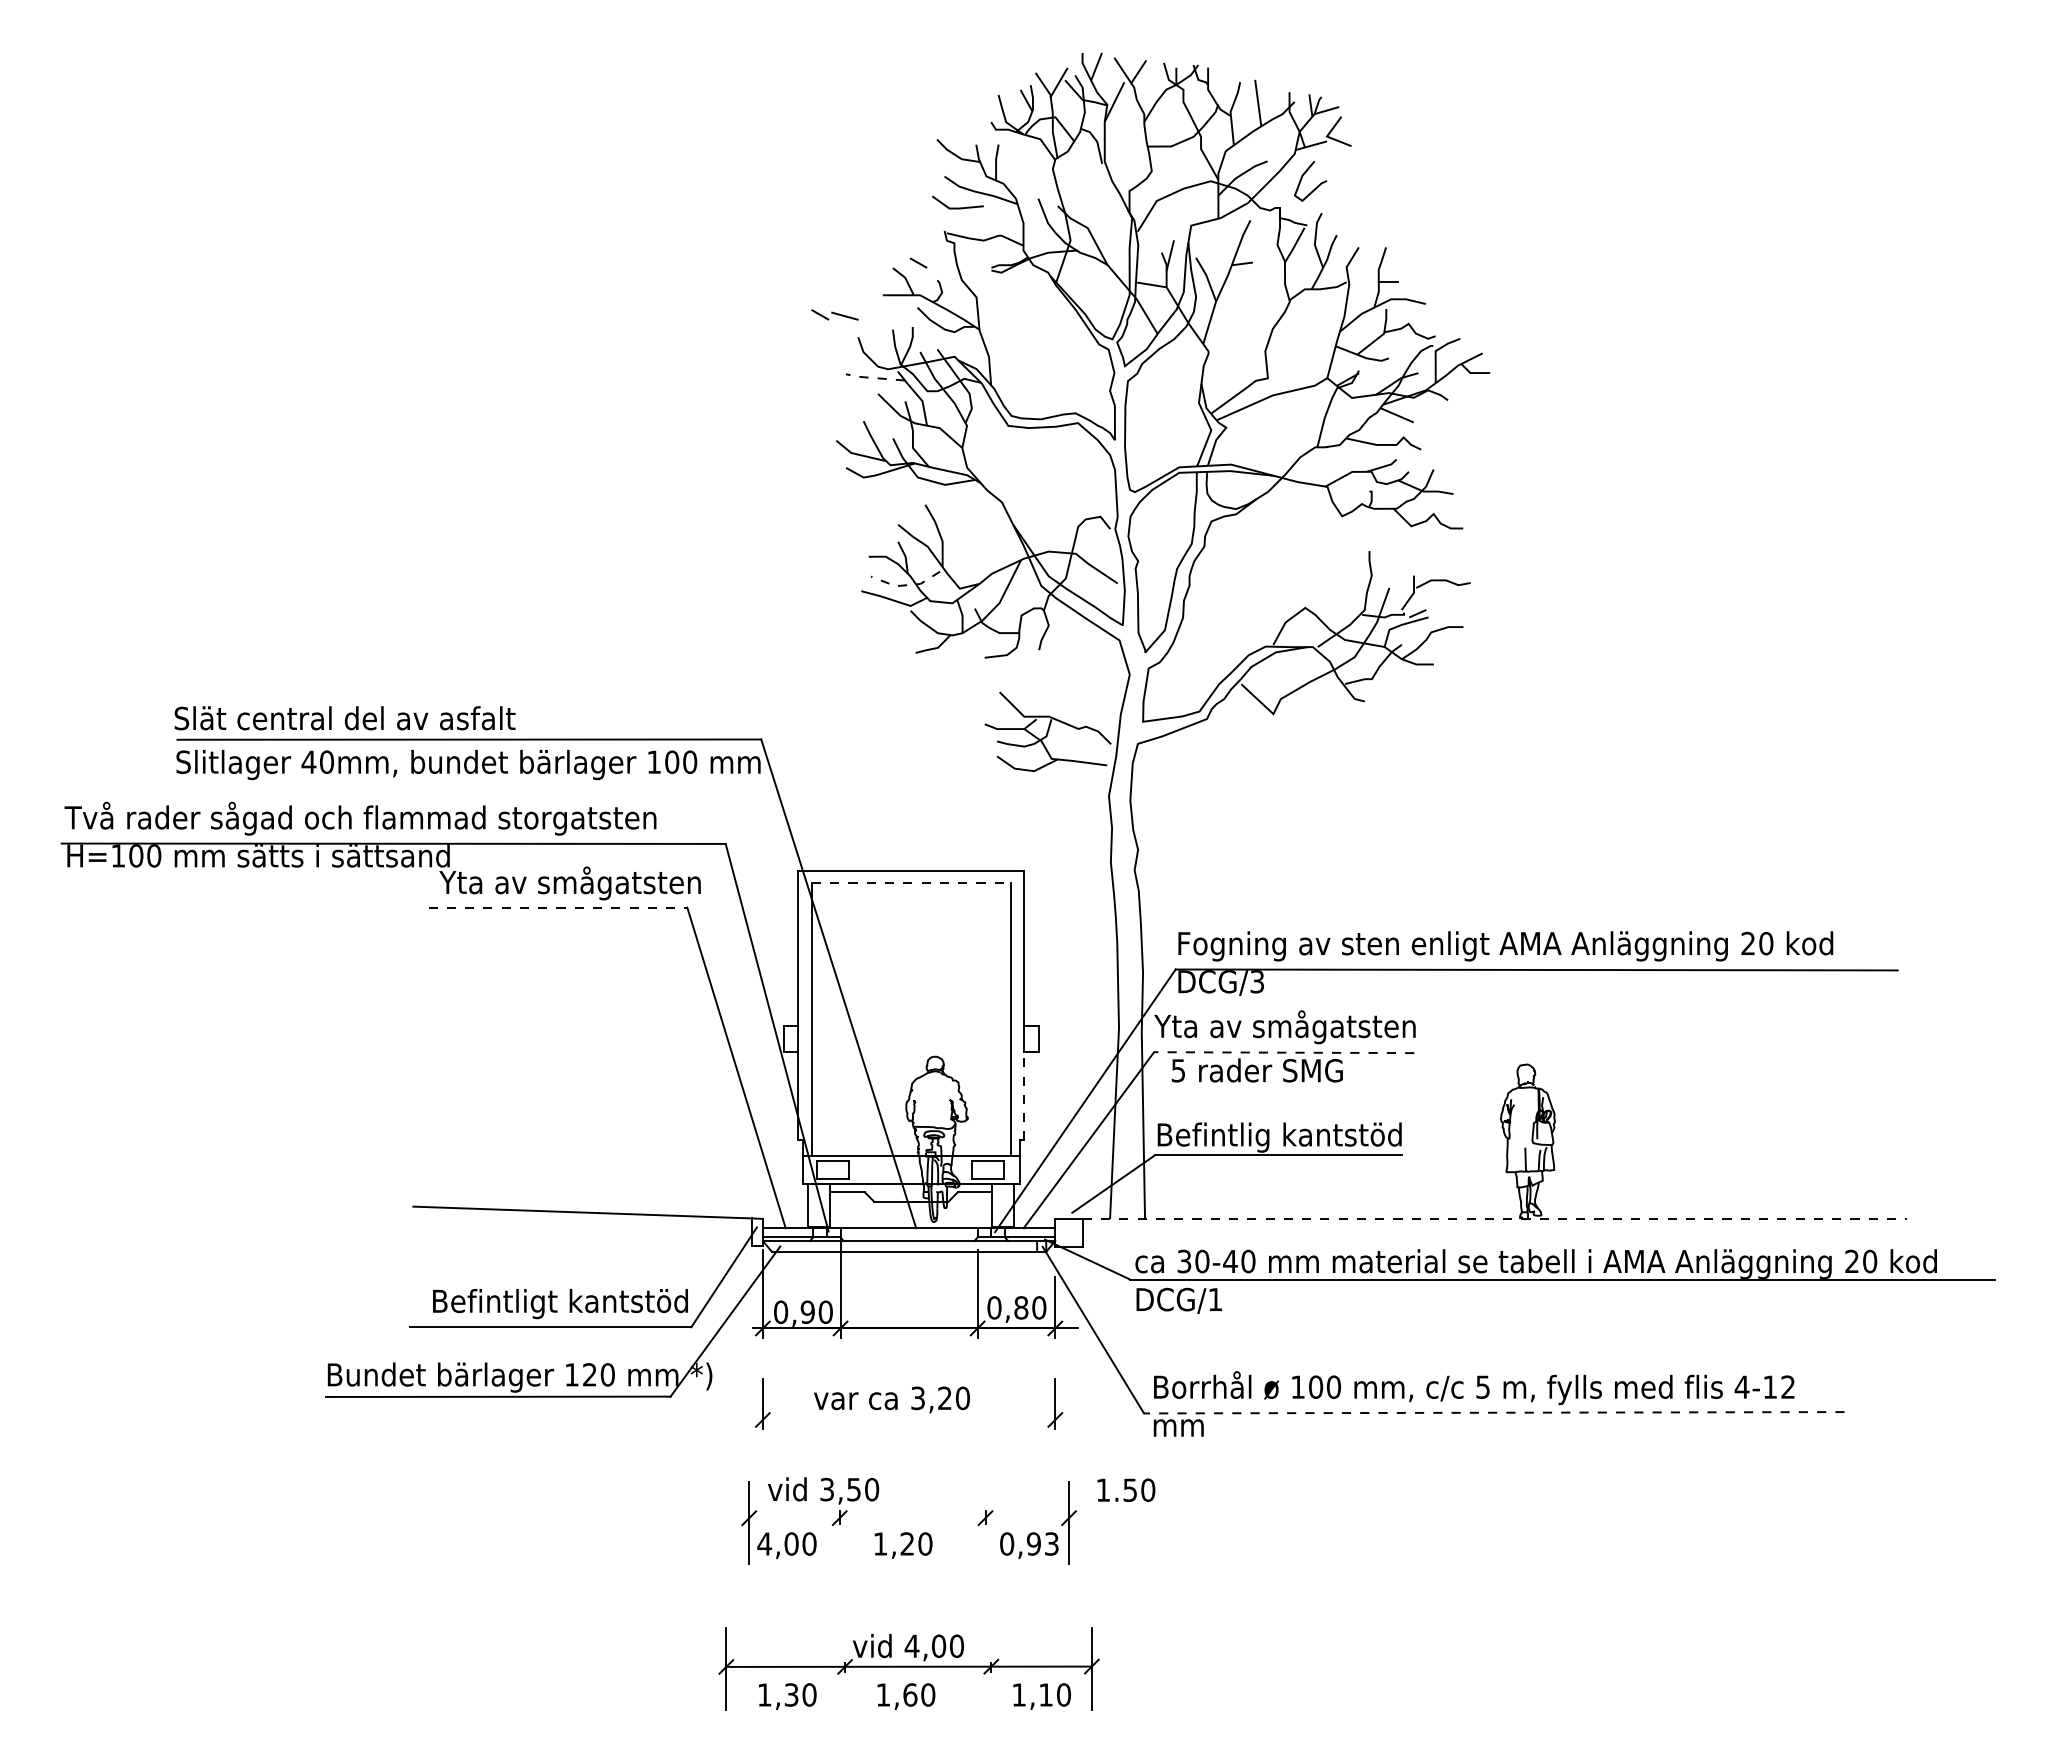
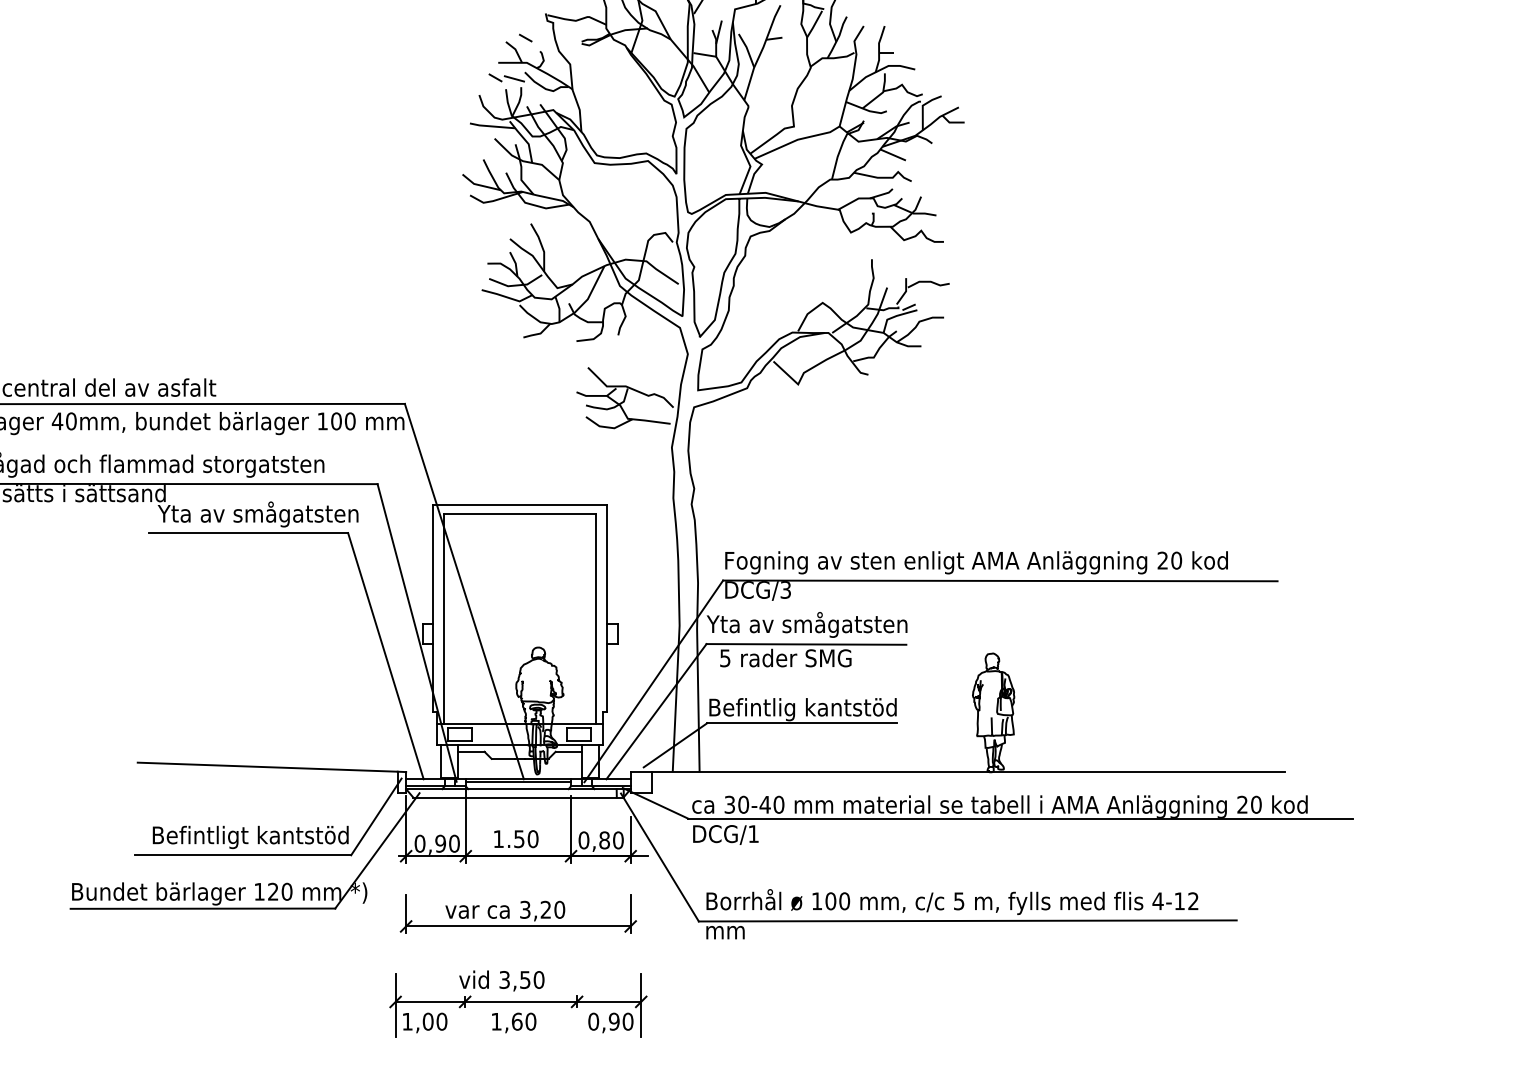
part: (834, 314) -> (506, 77), moved
line: (874, 378) -> (491, 126), dashed -> solid
line: (906, 585) -> (516, 285), dashed -> solid
line: (911, 883) -> (520, 514), dashed -> solid
line: (558, 907) -> (249, 532), dashed -> solid
line: (1283, 1052) -> (805, 644), dashed -> solid
line: (1024, 1095) -> (607, 677), dashed -> solid
line: (1495, 1219) -> (968, 772), dashed -> solid
line: (908, 1231) -> (517, 781), added
line: (1493, 1412) -> (967, 920), dashed -> solid
line: (908, 1419) -> (517, 926), added
text: (1126, 1489) -> (516, 838), moved
text: (823, 1490) -> (501, 980), moved
line: (909, 1518) -> (518, 1002), added
text: (764, 1543) -> (407, 1021), 4,00 -> 1,00
text: (907, 1543) -> (517, 1021), 1,20 -> 1,60
text: (1051, 1543) -> (627, 1021), 0,93 -> 0,90

